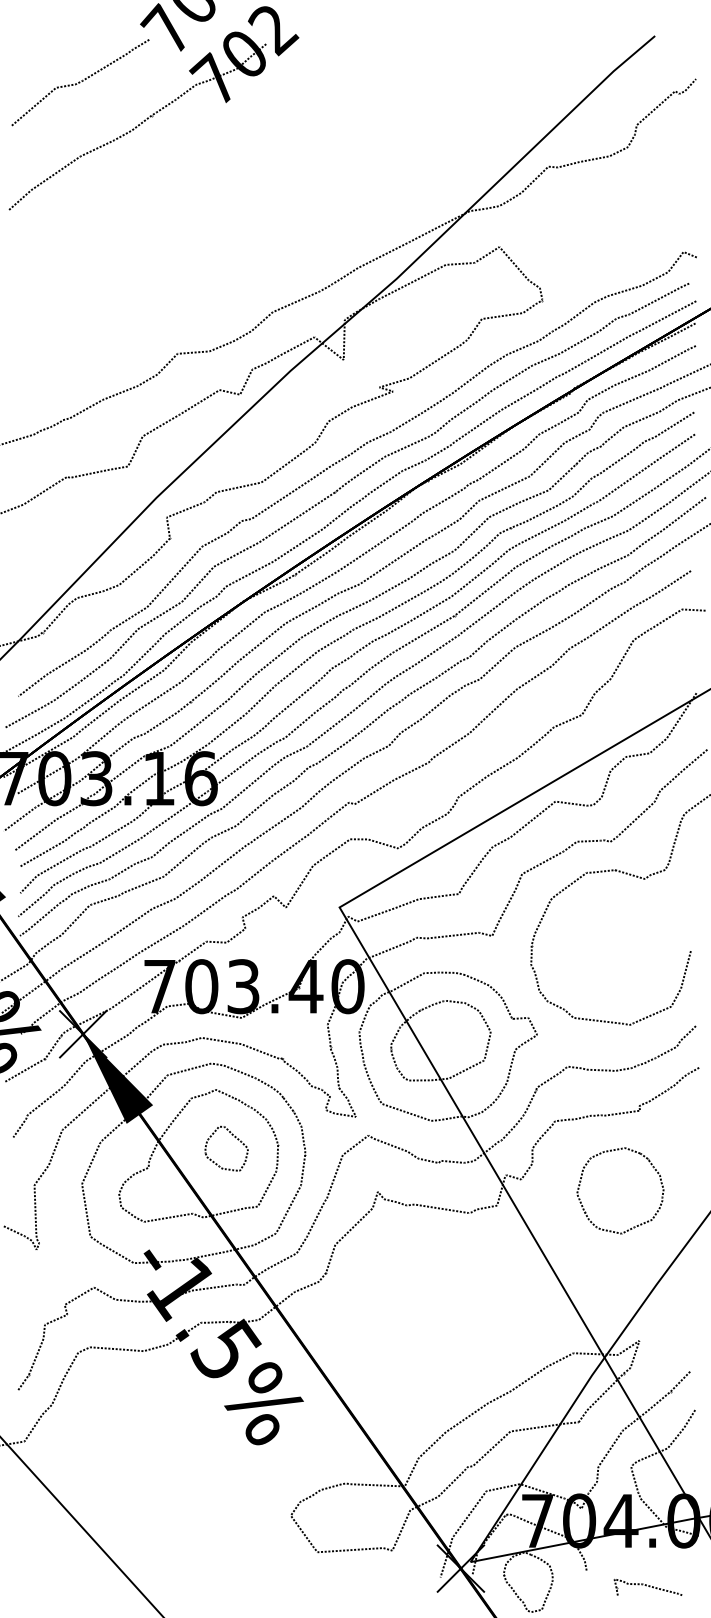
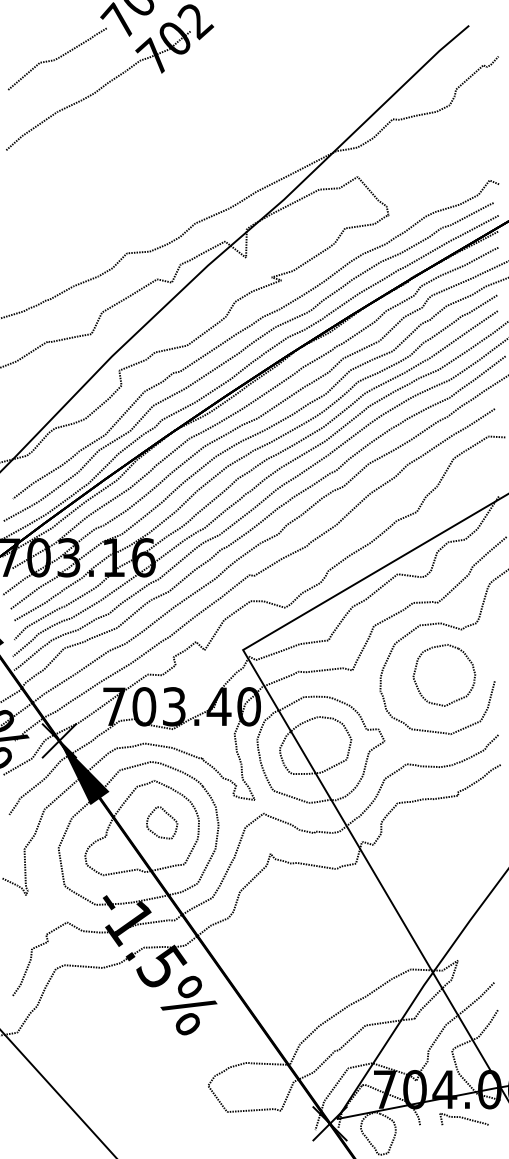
part: (633, 1226) -> (453, 700), moved
curve: (646, 1586) -> (463, 1118), moved

